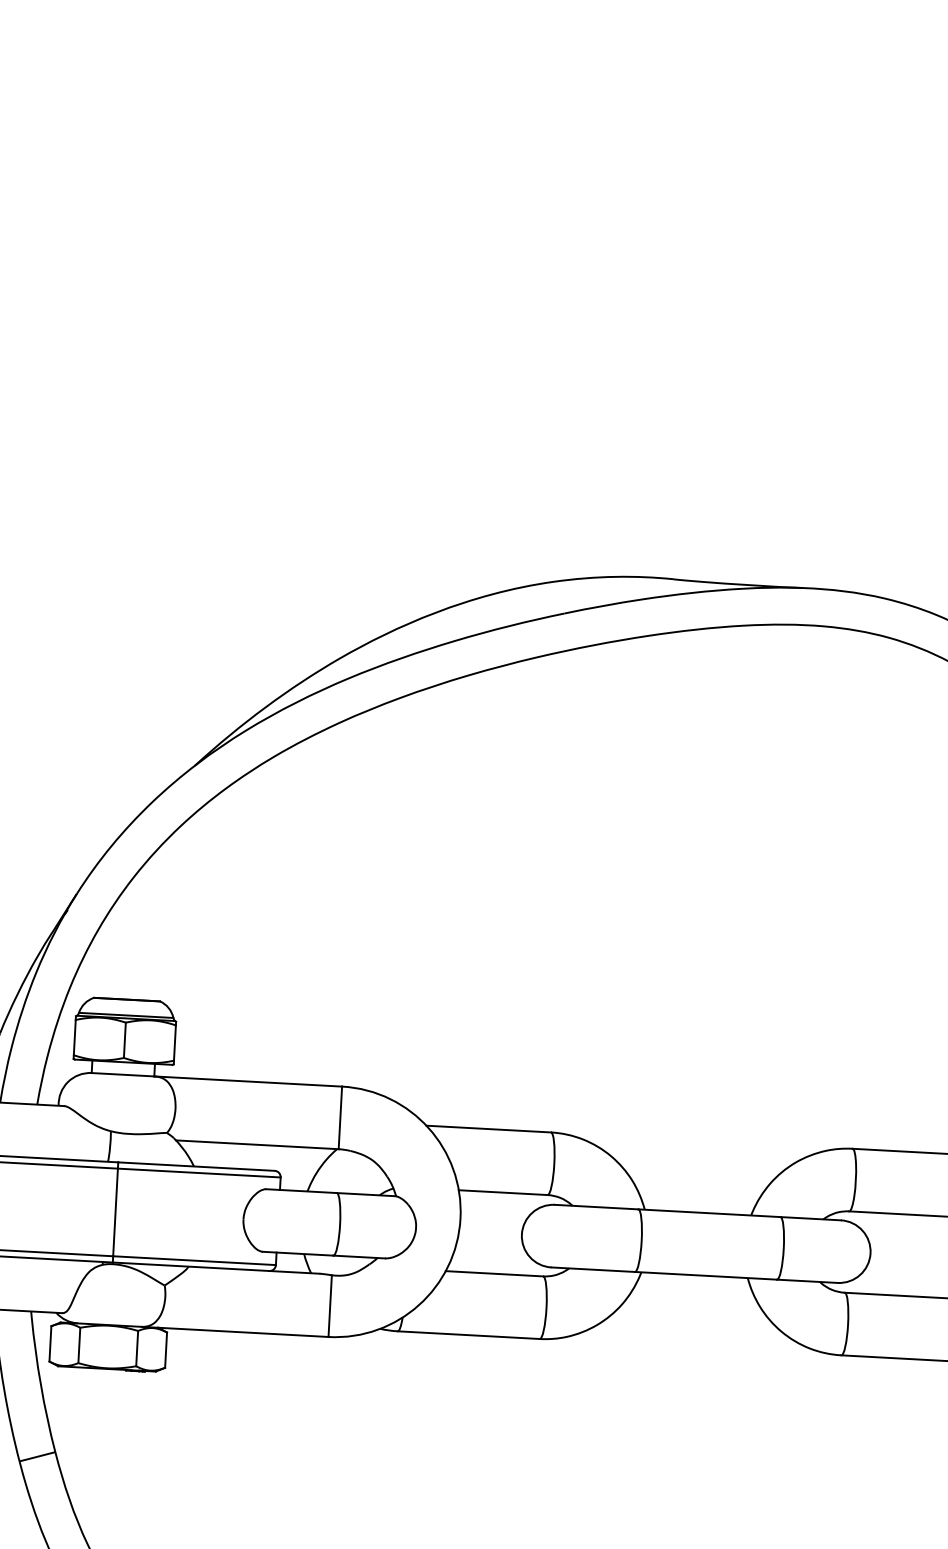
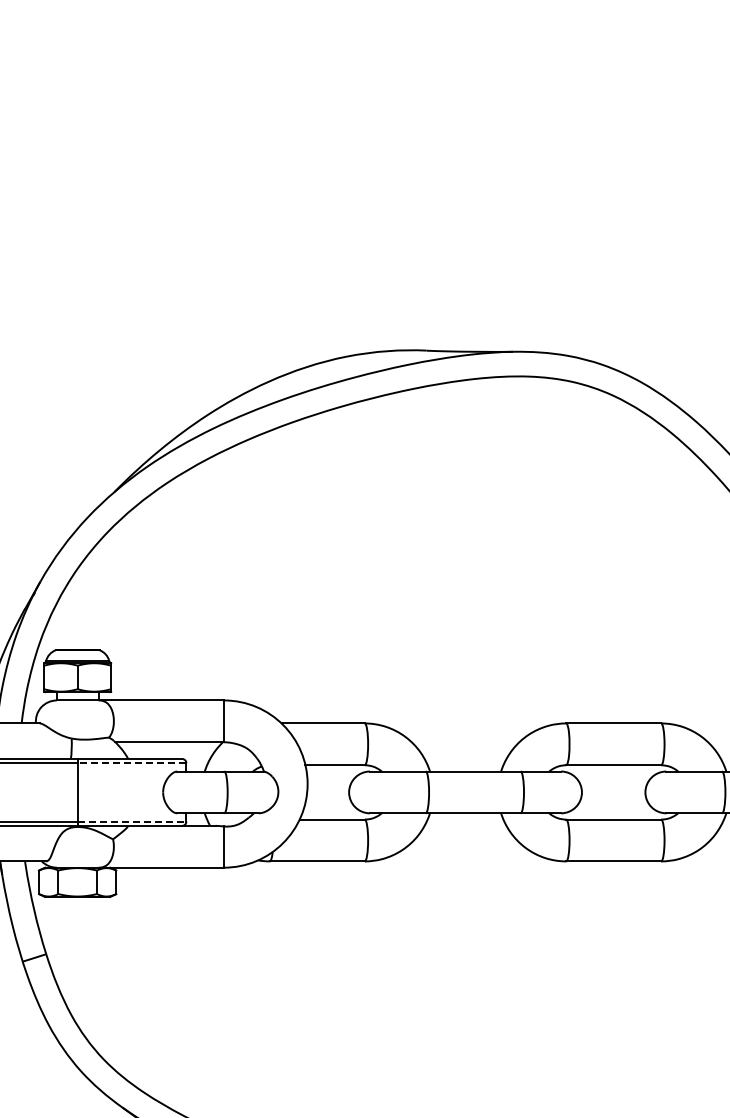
line: (198, 1173) -> (131, 763), solid -> dashed
line: (195, 1260) -> (132, 821), solid -> dashed

